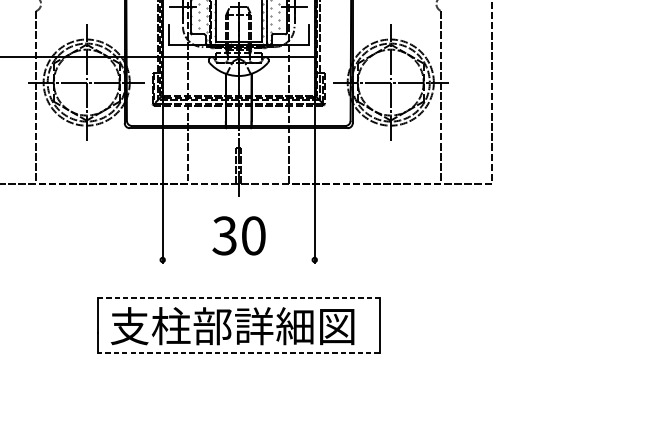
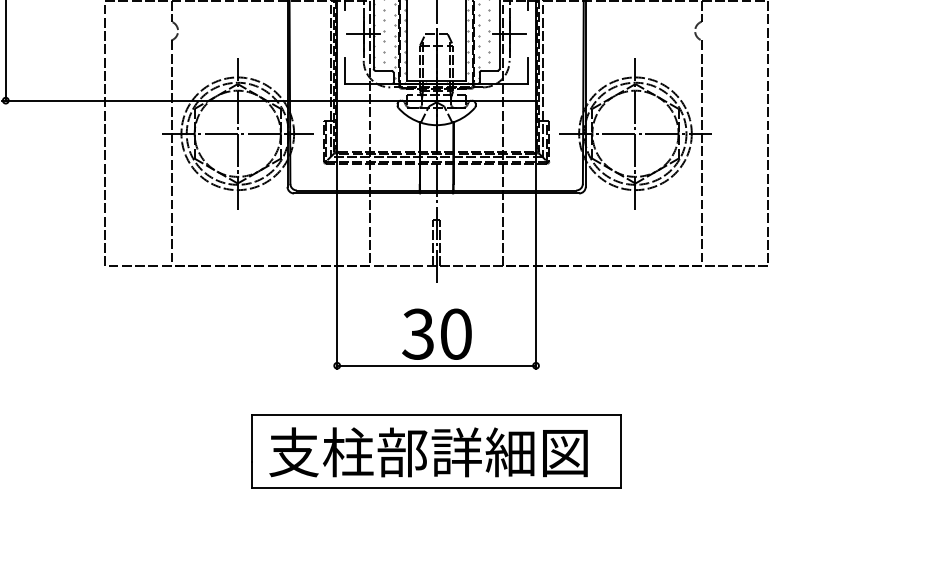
line: (238, 259) -> (436, 365), added
line: (239, 297) -> (437, 415), dashed -> solid
line: (238, 353) -> (436, 488), dashed -> solid

